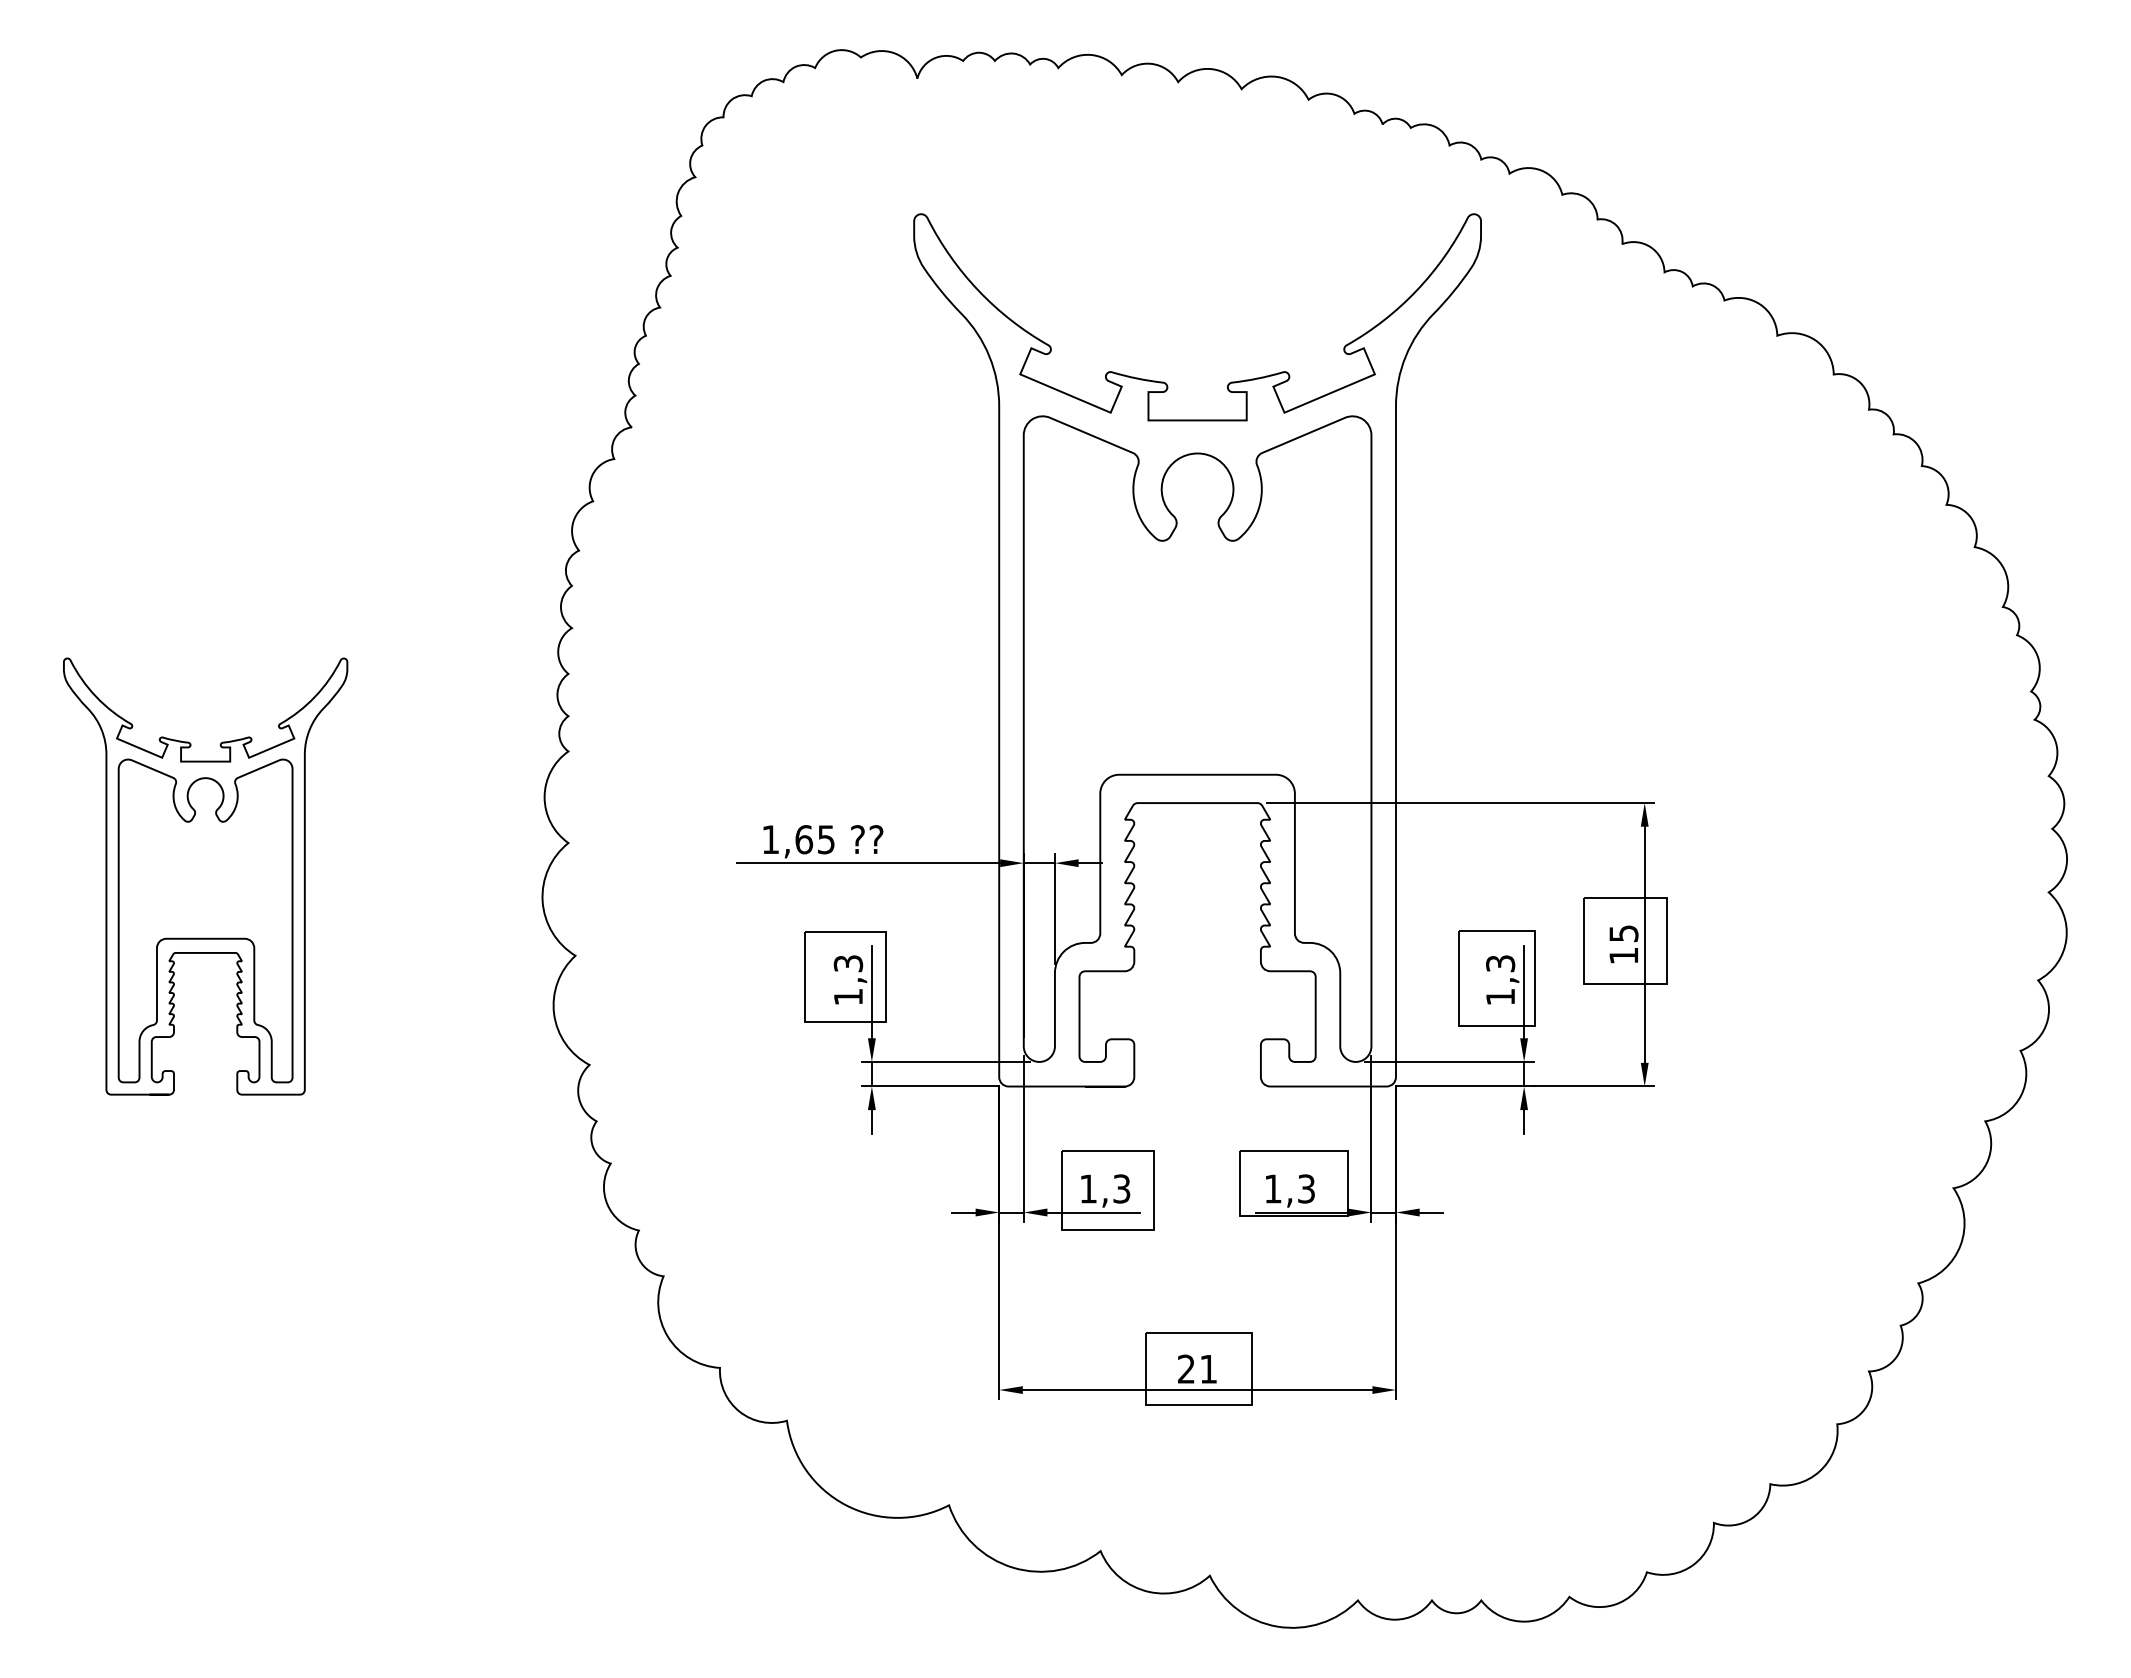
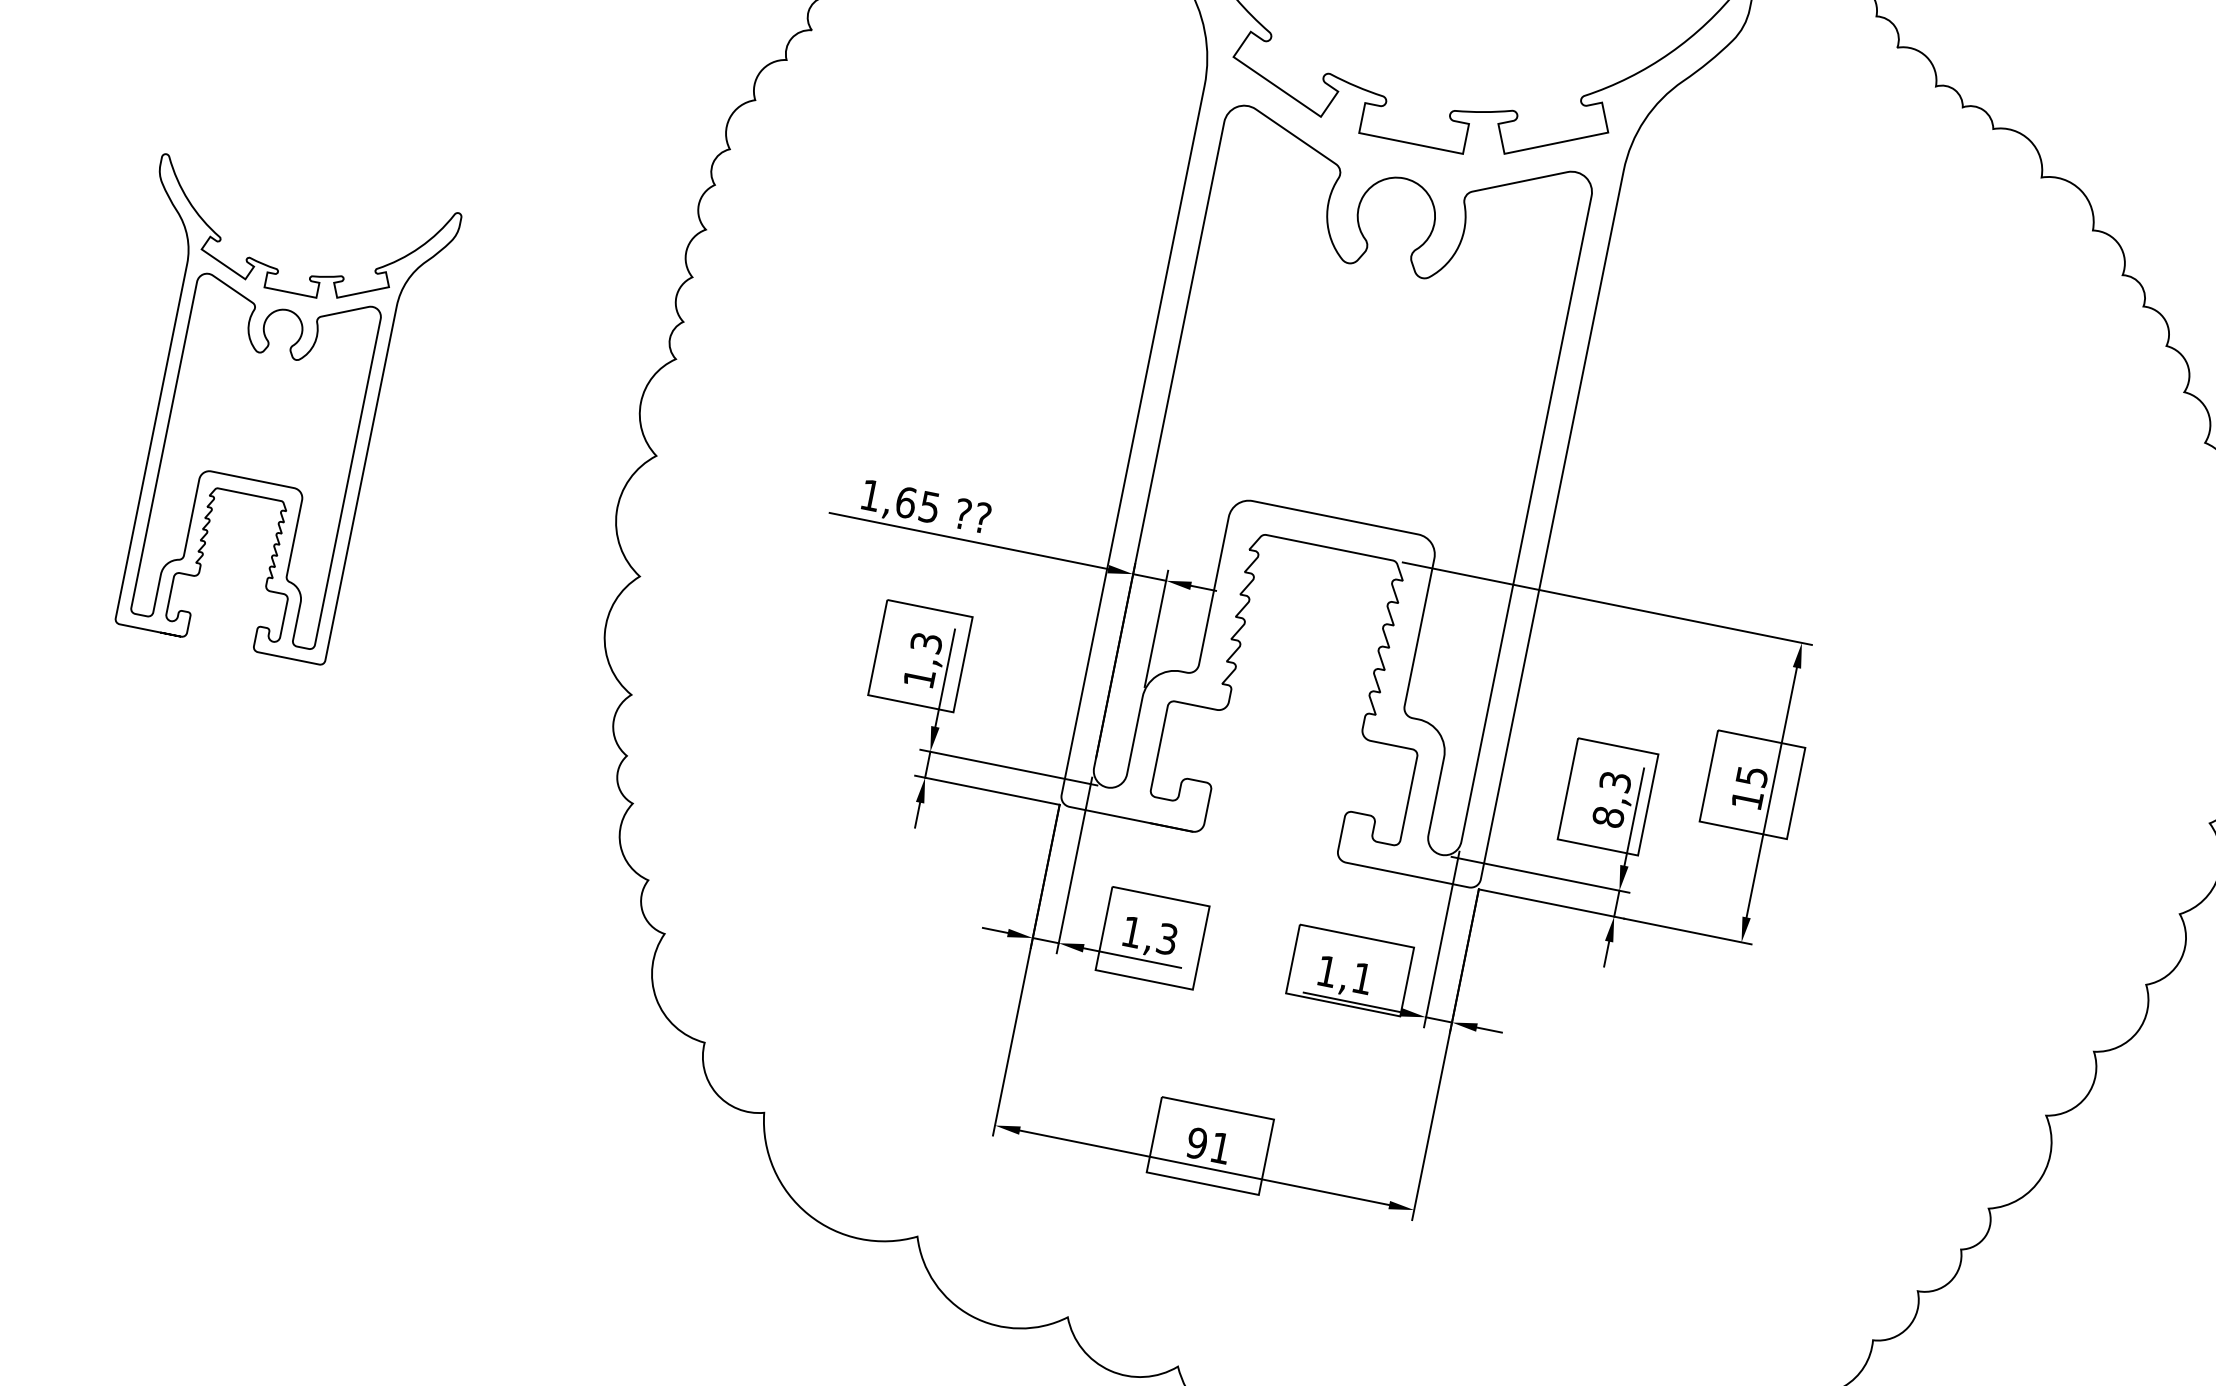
text: (1500, 996) -> (1608, 816), 1,3 -> 8,3
text: (1306, 1188) -> (1362, 978), 1,3 -> 1,1
text: (1186, 1368) -> (1197, 1142), 21 -> 91

